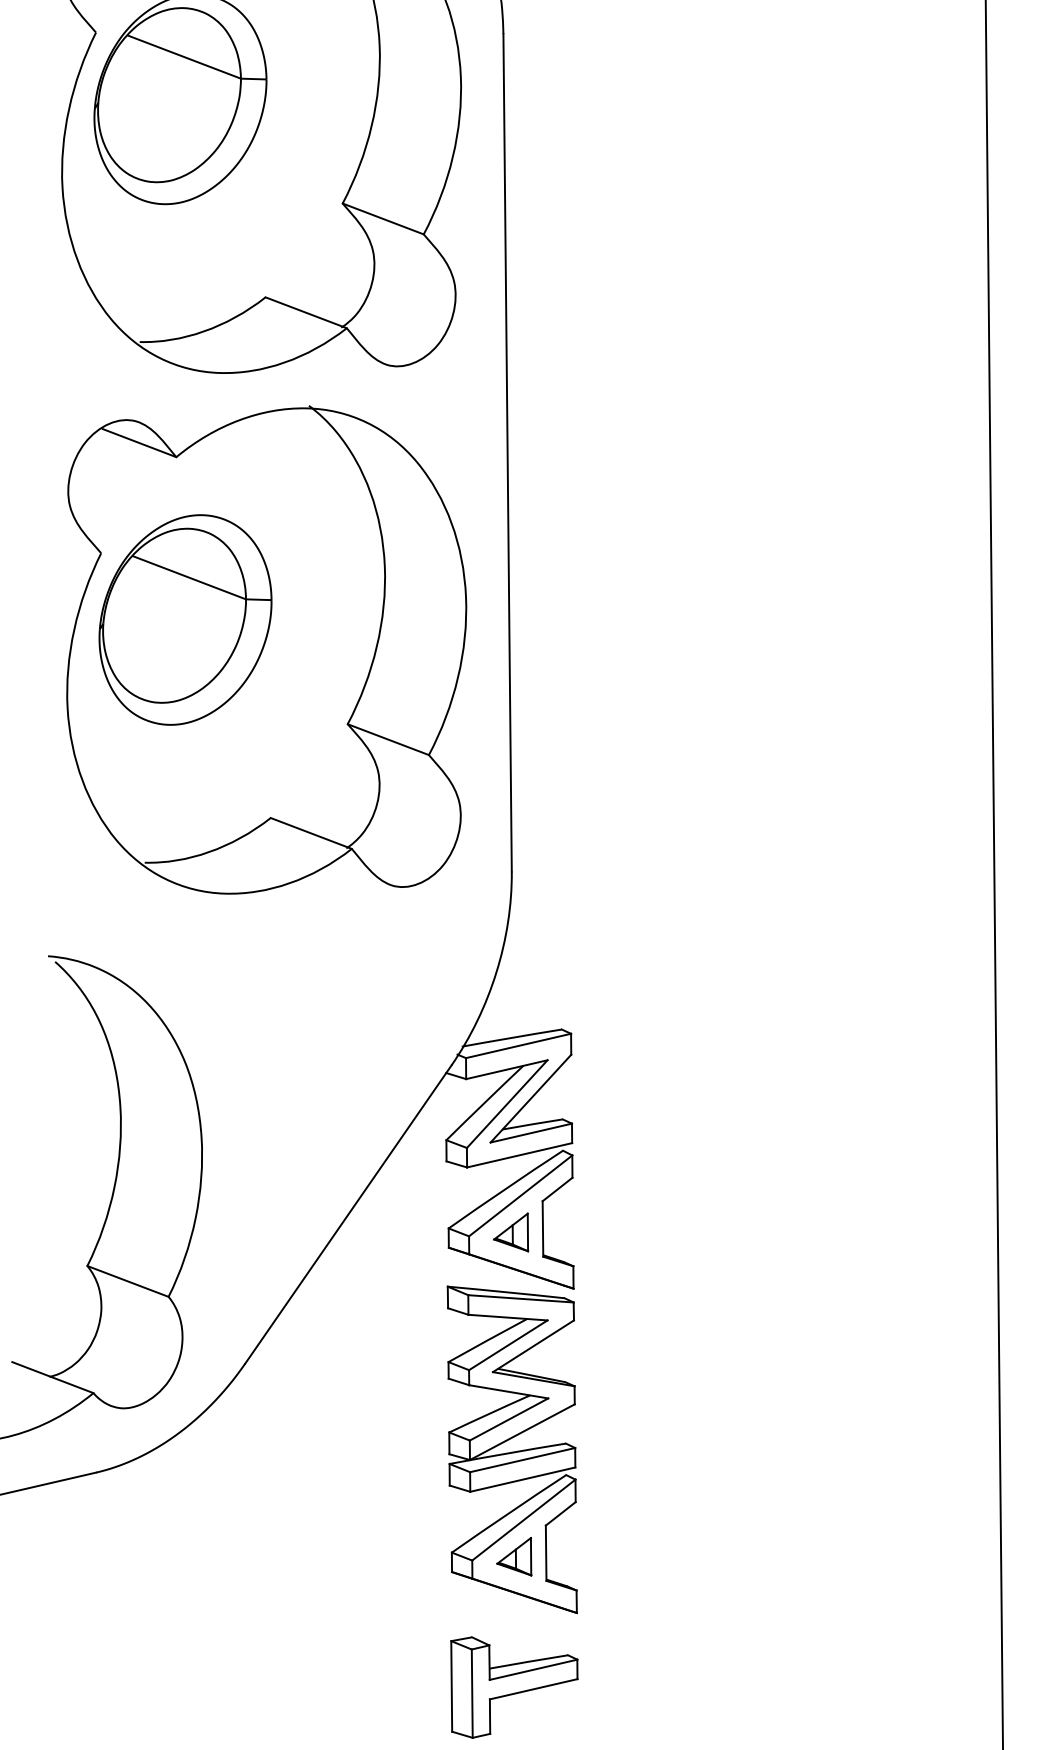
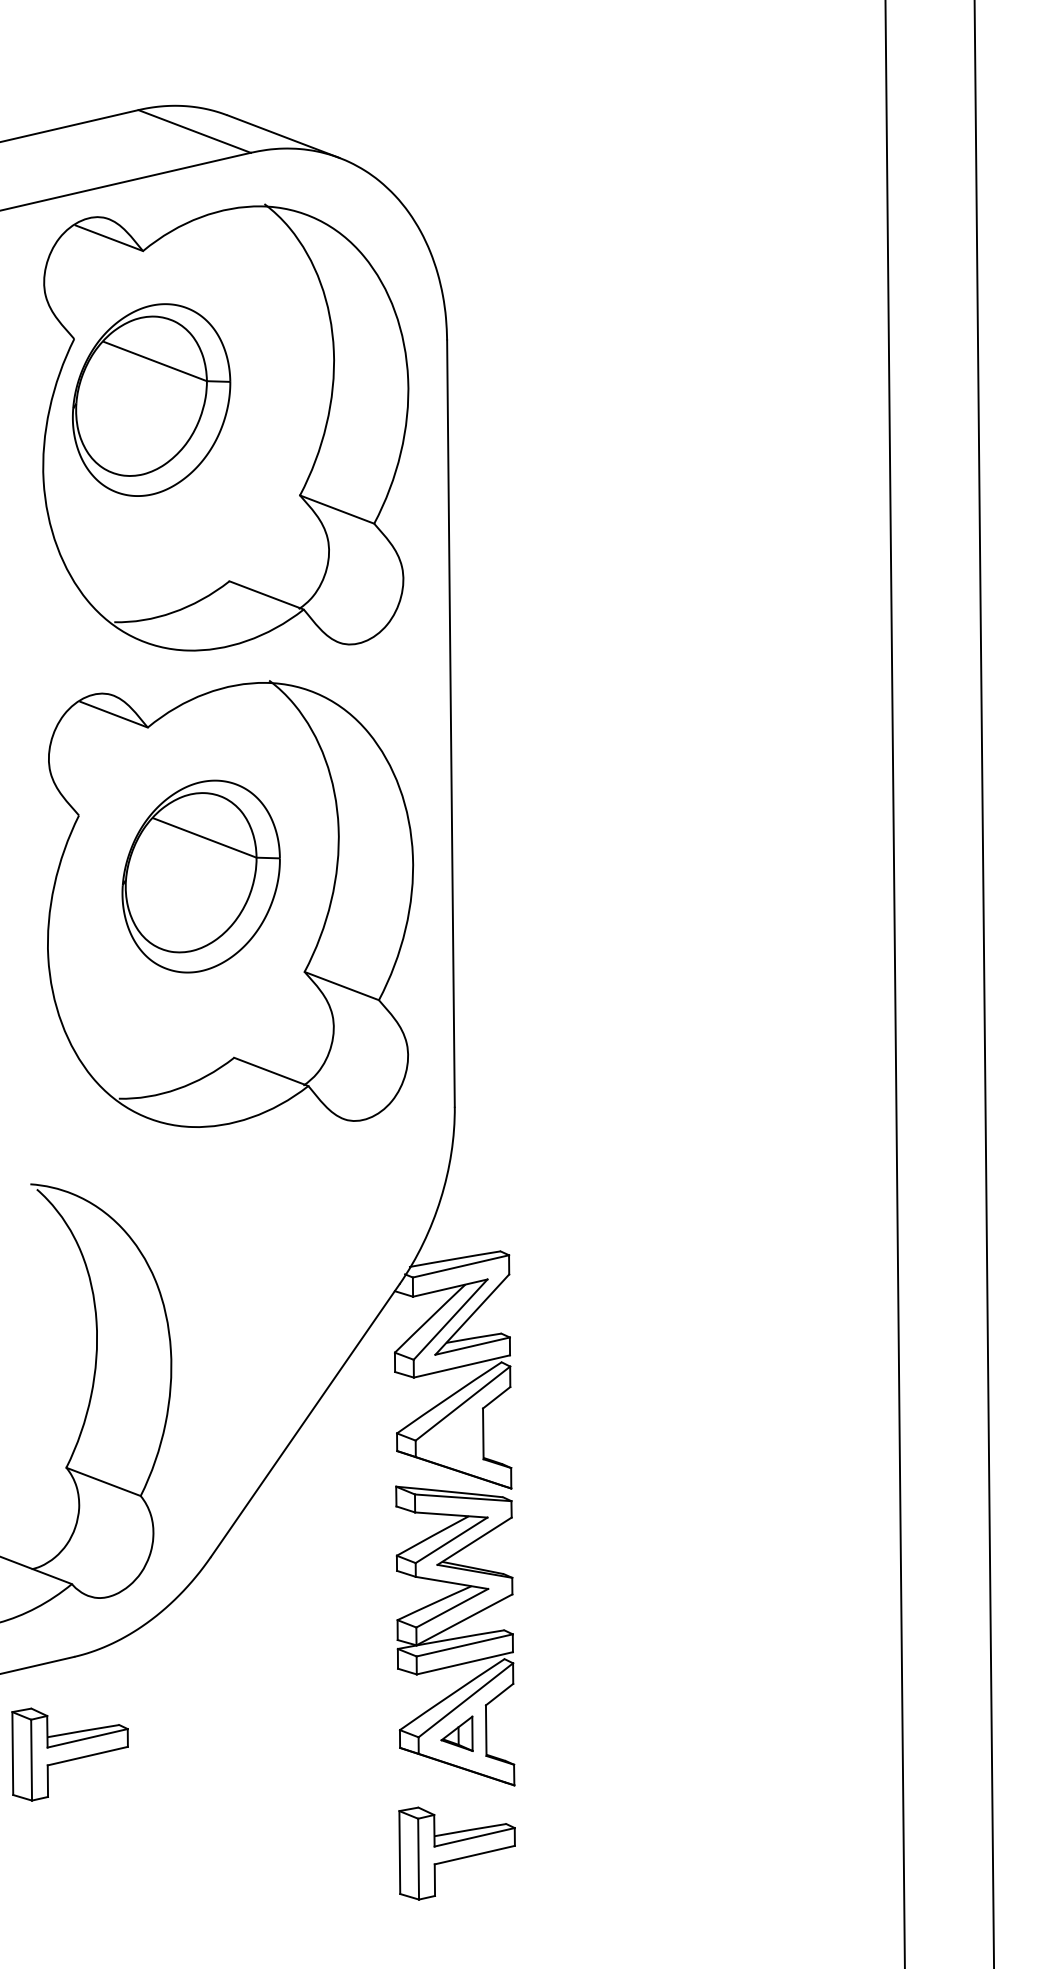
part: (184, 619) -> (200, 876), moved
part: (510, 1231) -> (453, 1436), removed
part: (90, 1579) -> (69, 1754), added

